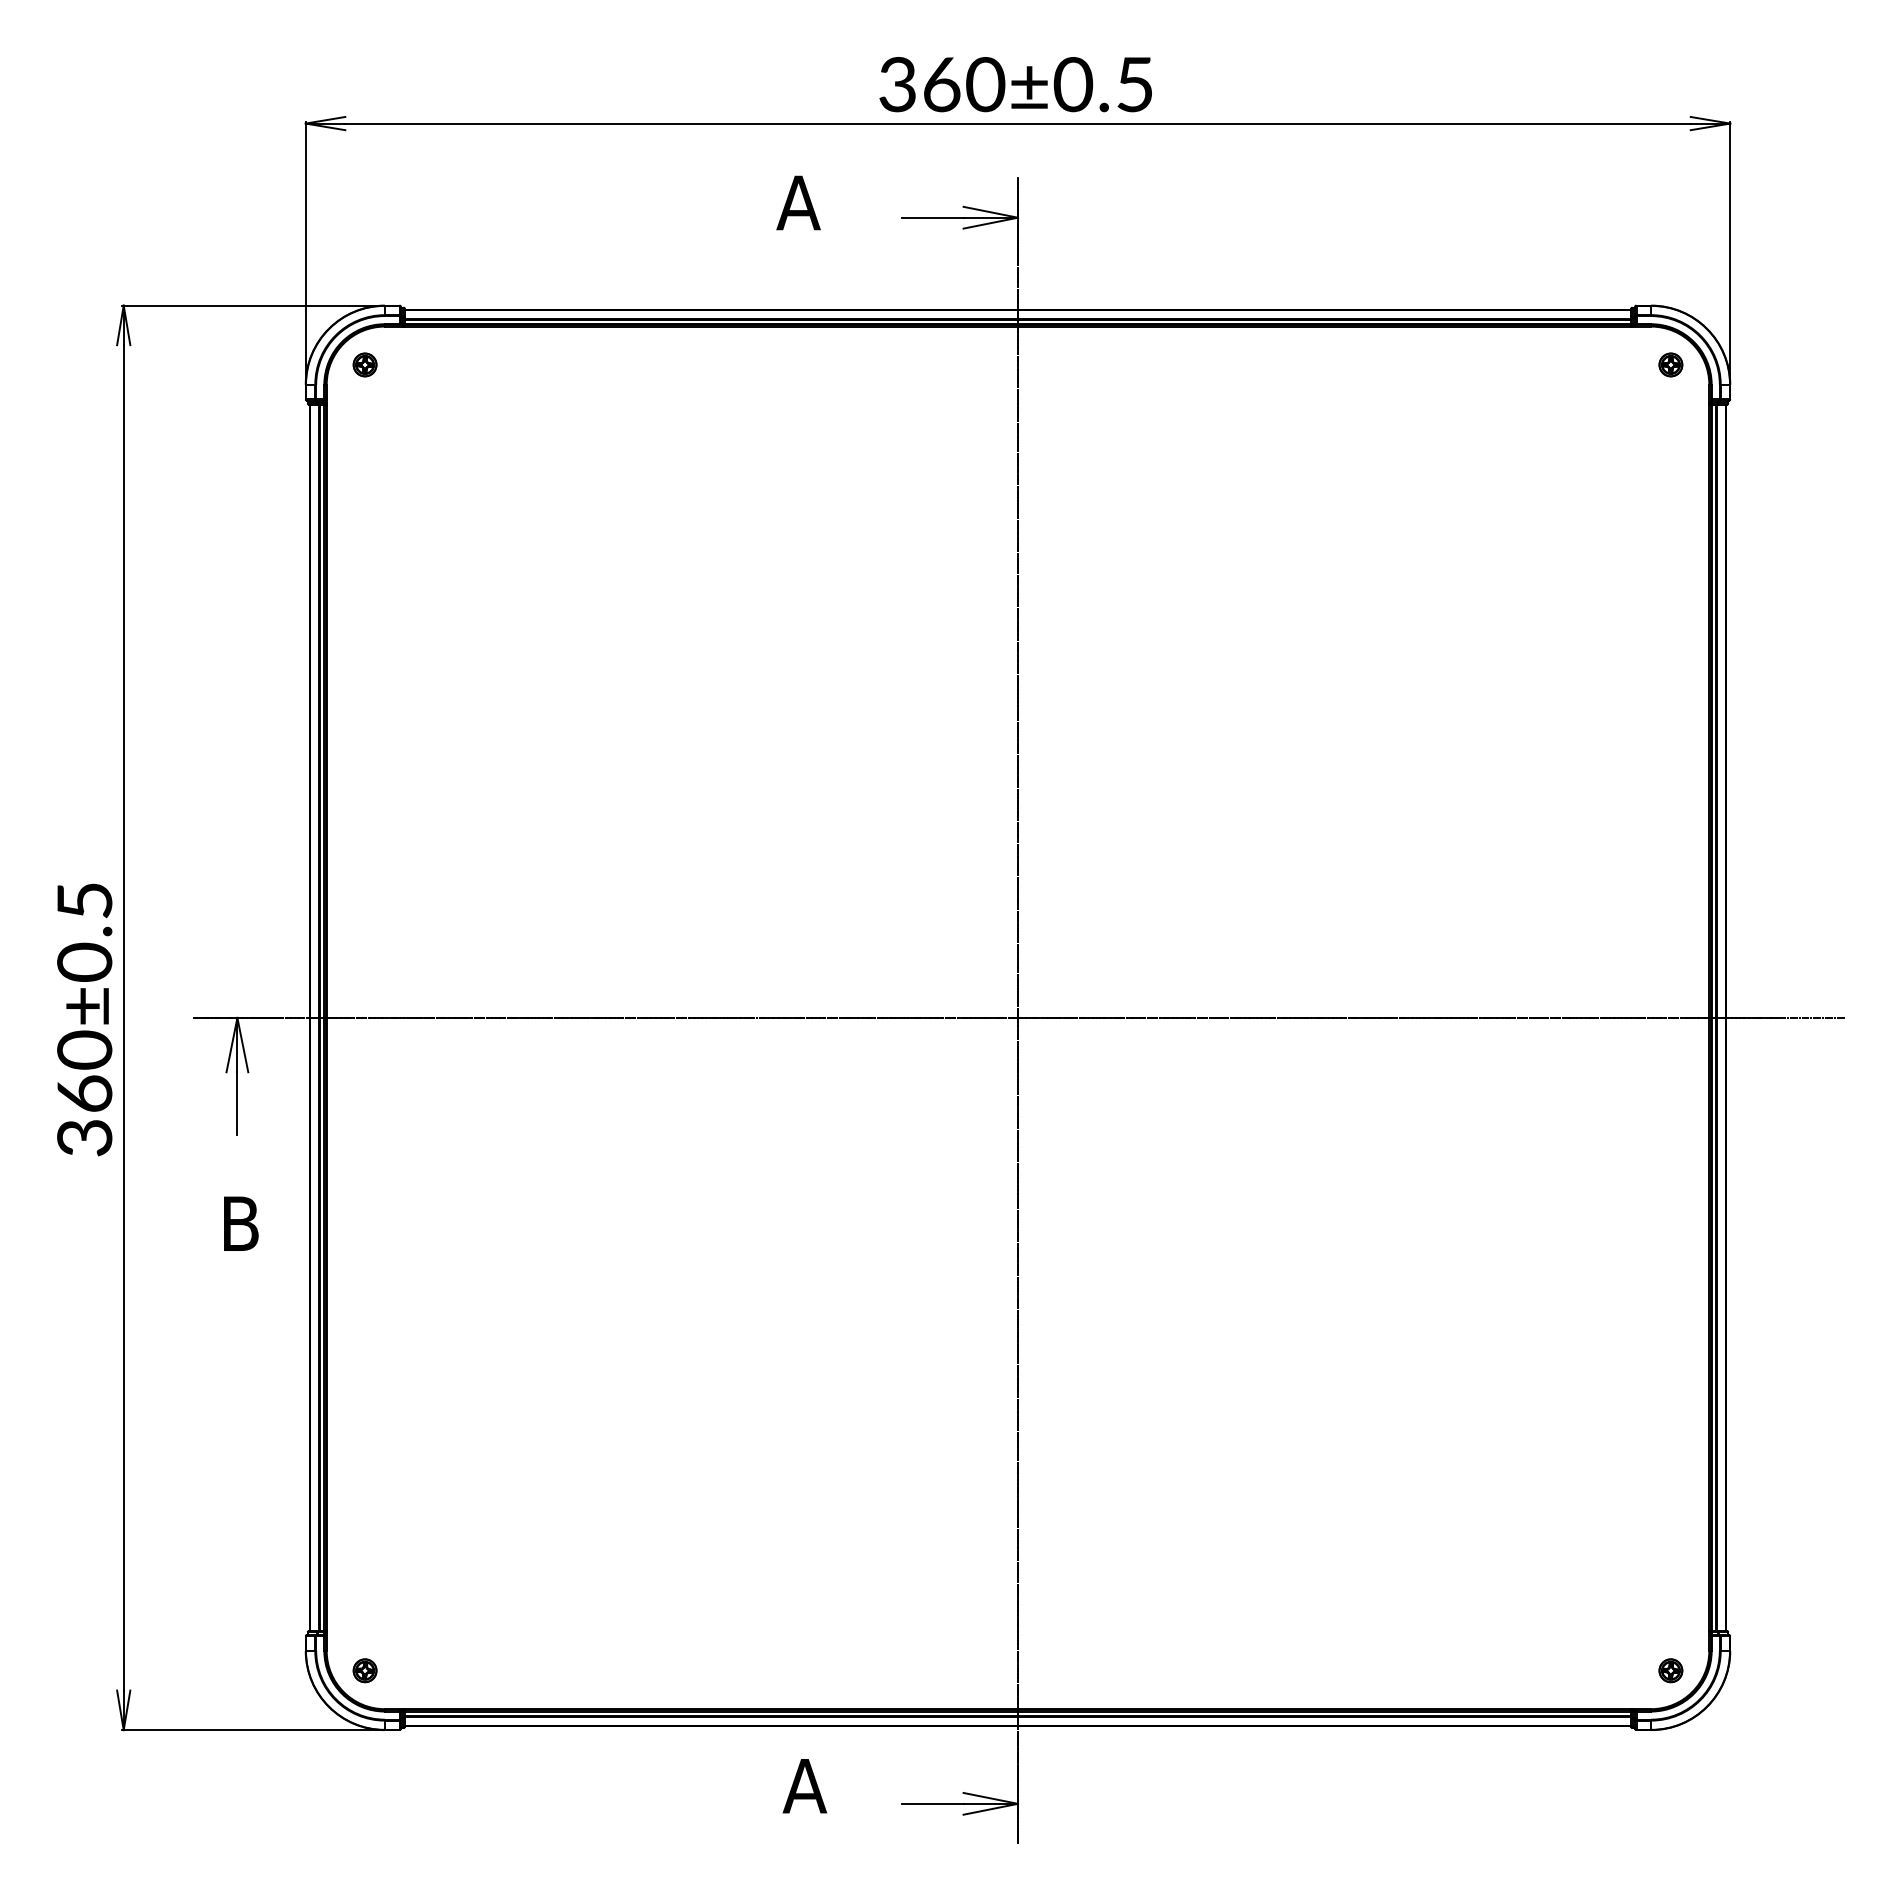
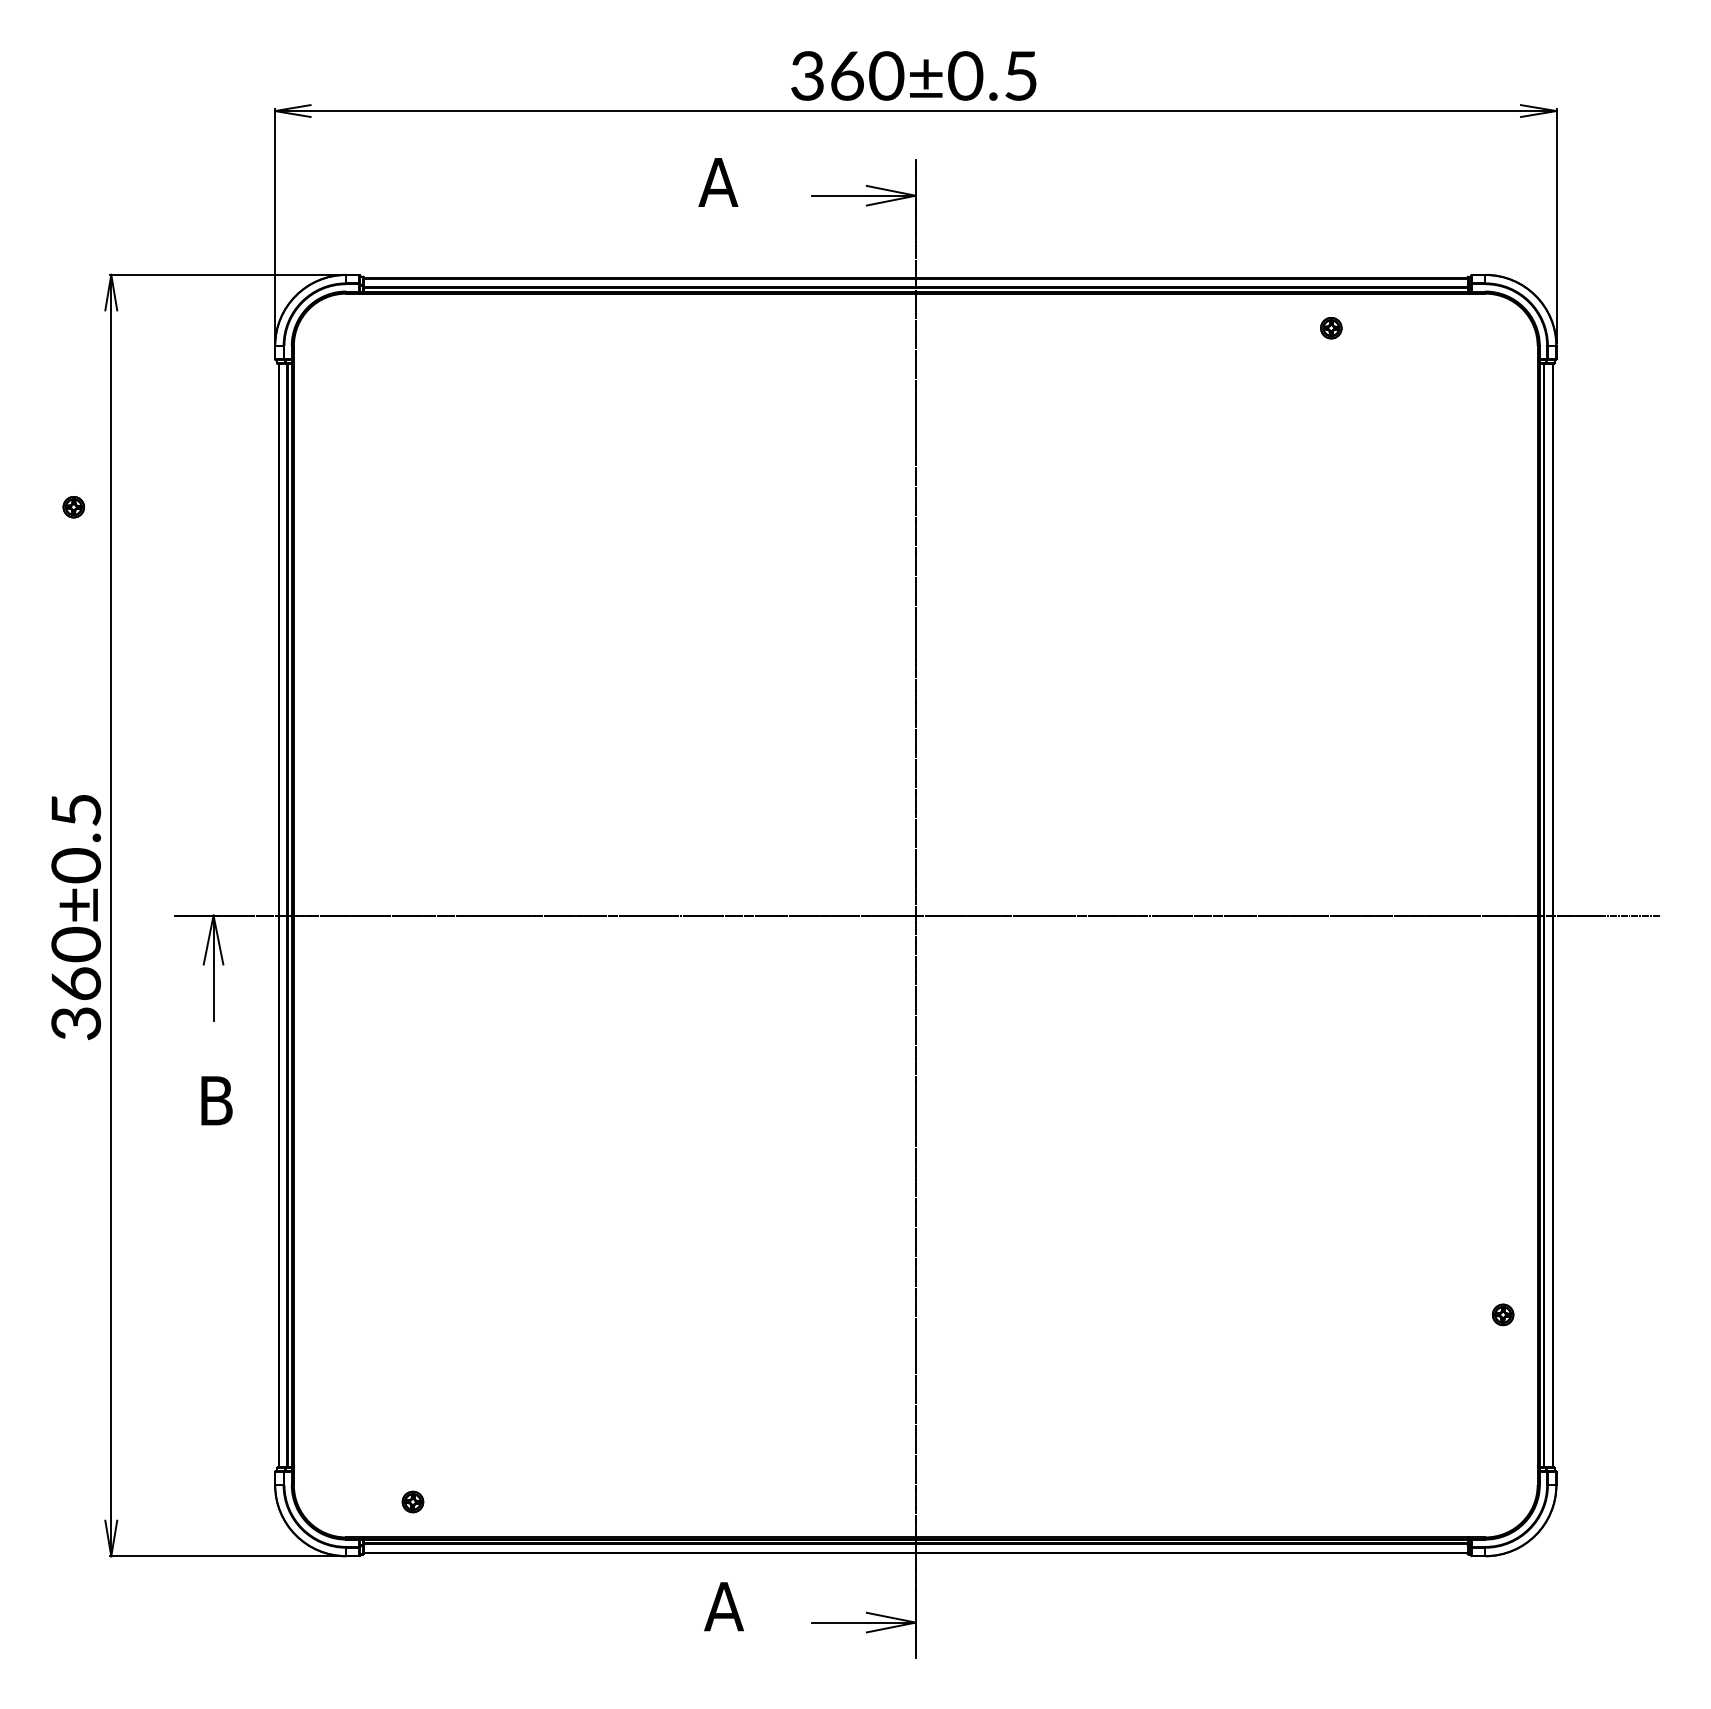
part: (364, 364) -> (73, 506), moved
part: (1670, 364) -> (1330, 327), moved
part: (364, 1670) -> (412, 1501), moved
part: (1670, 1670) -> (1502, 1314), moved

